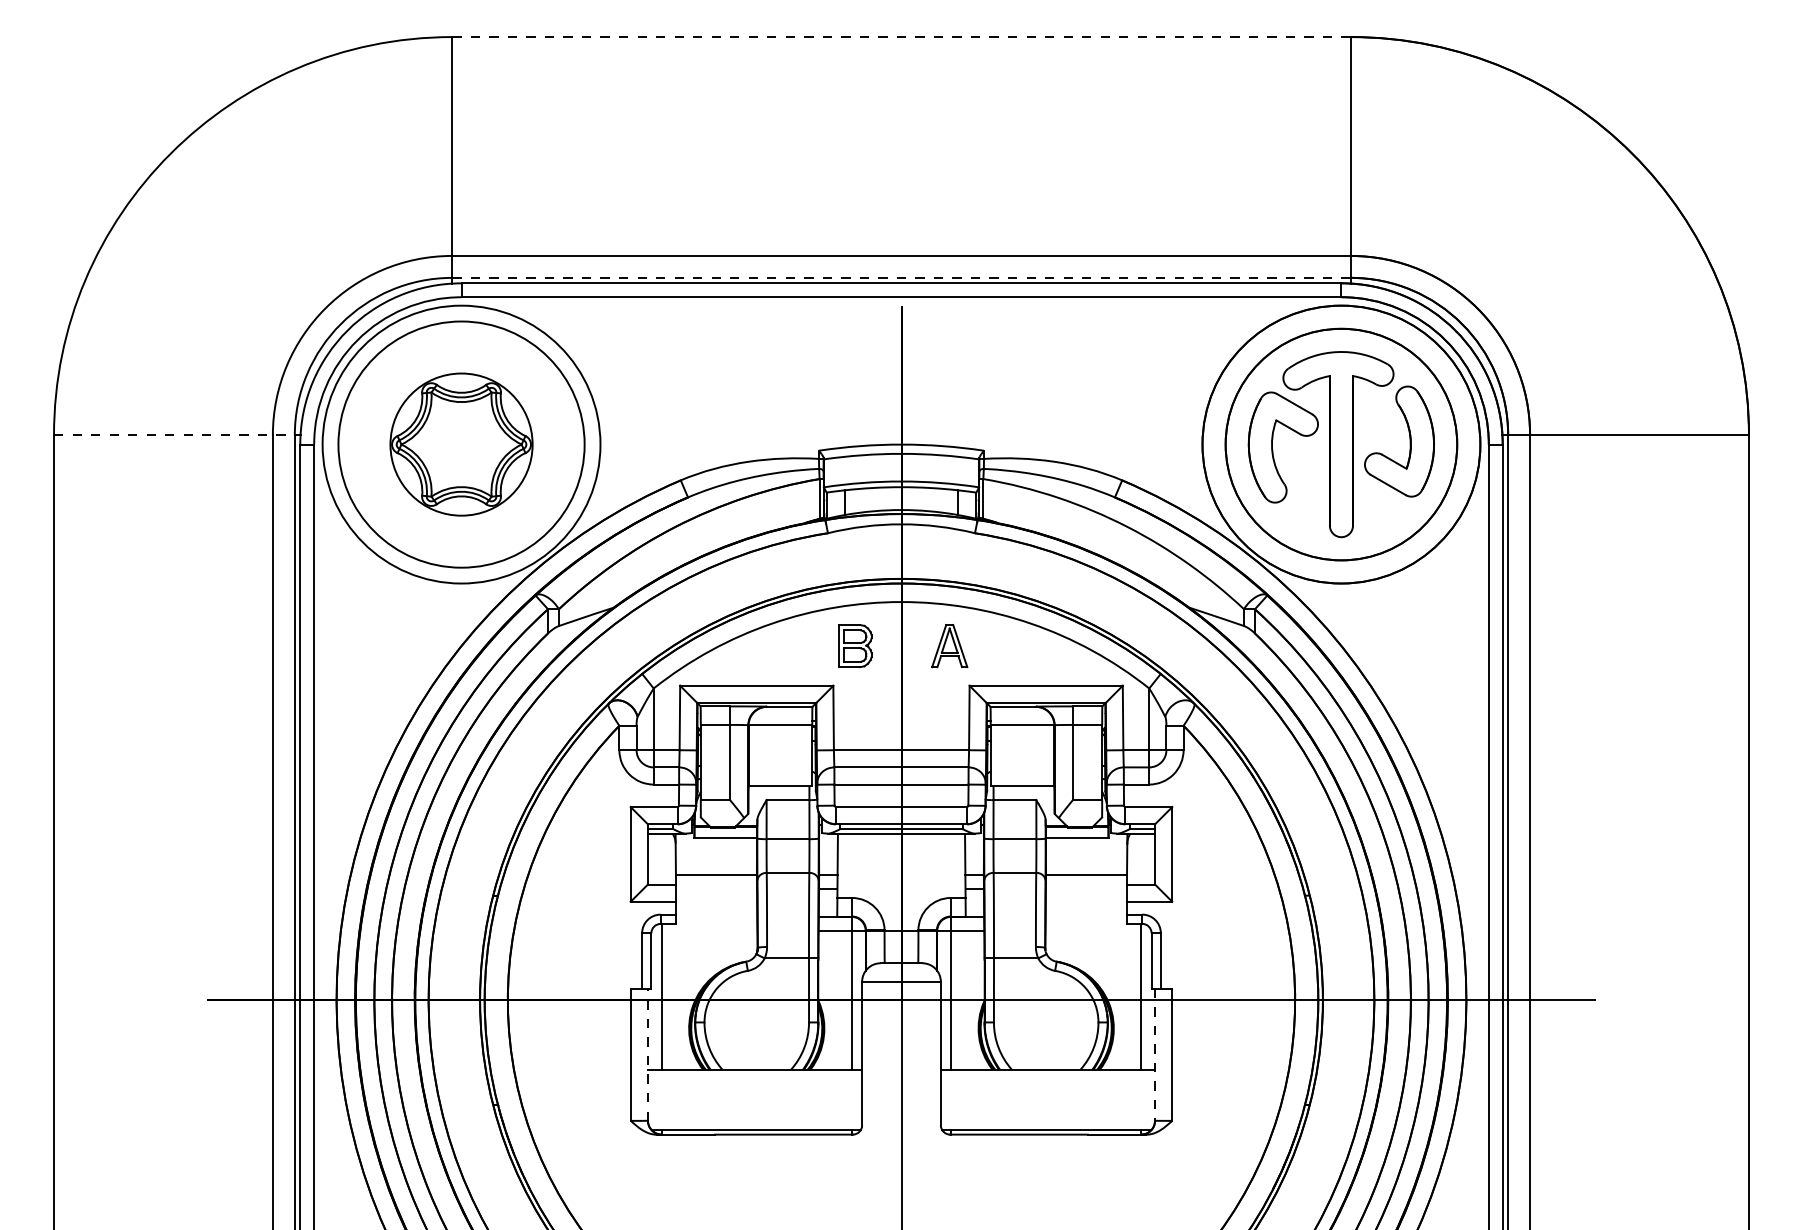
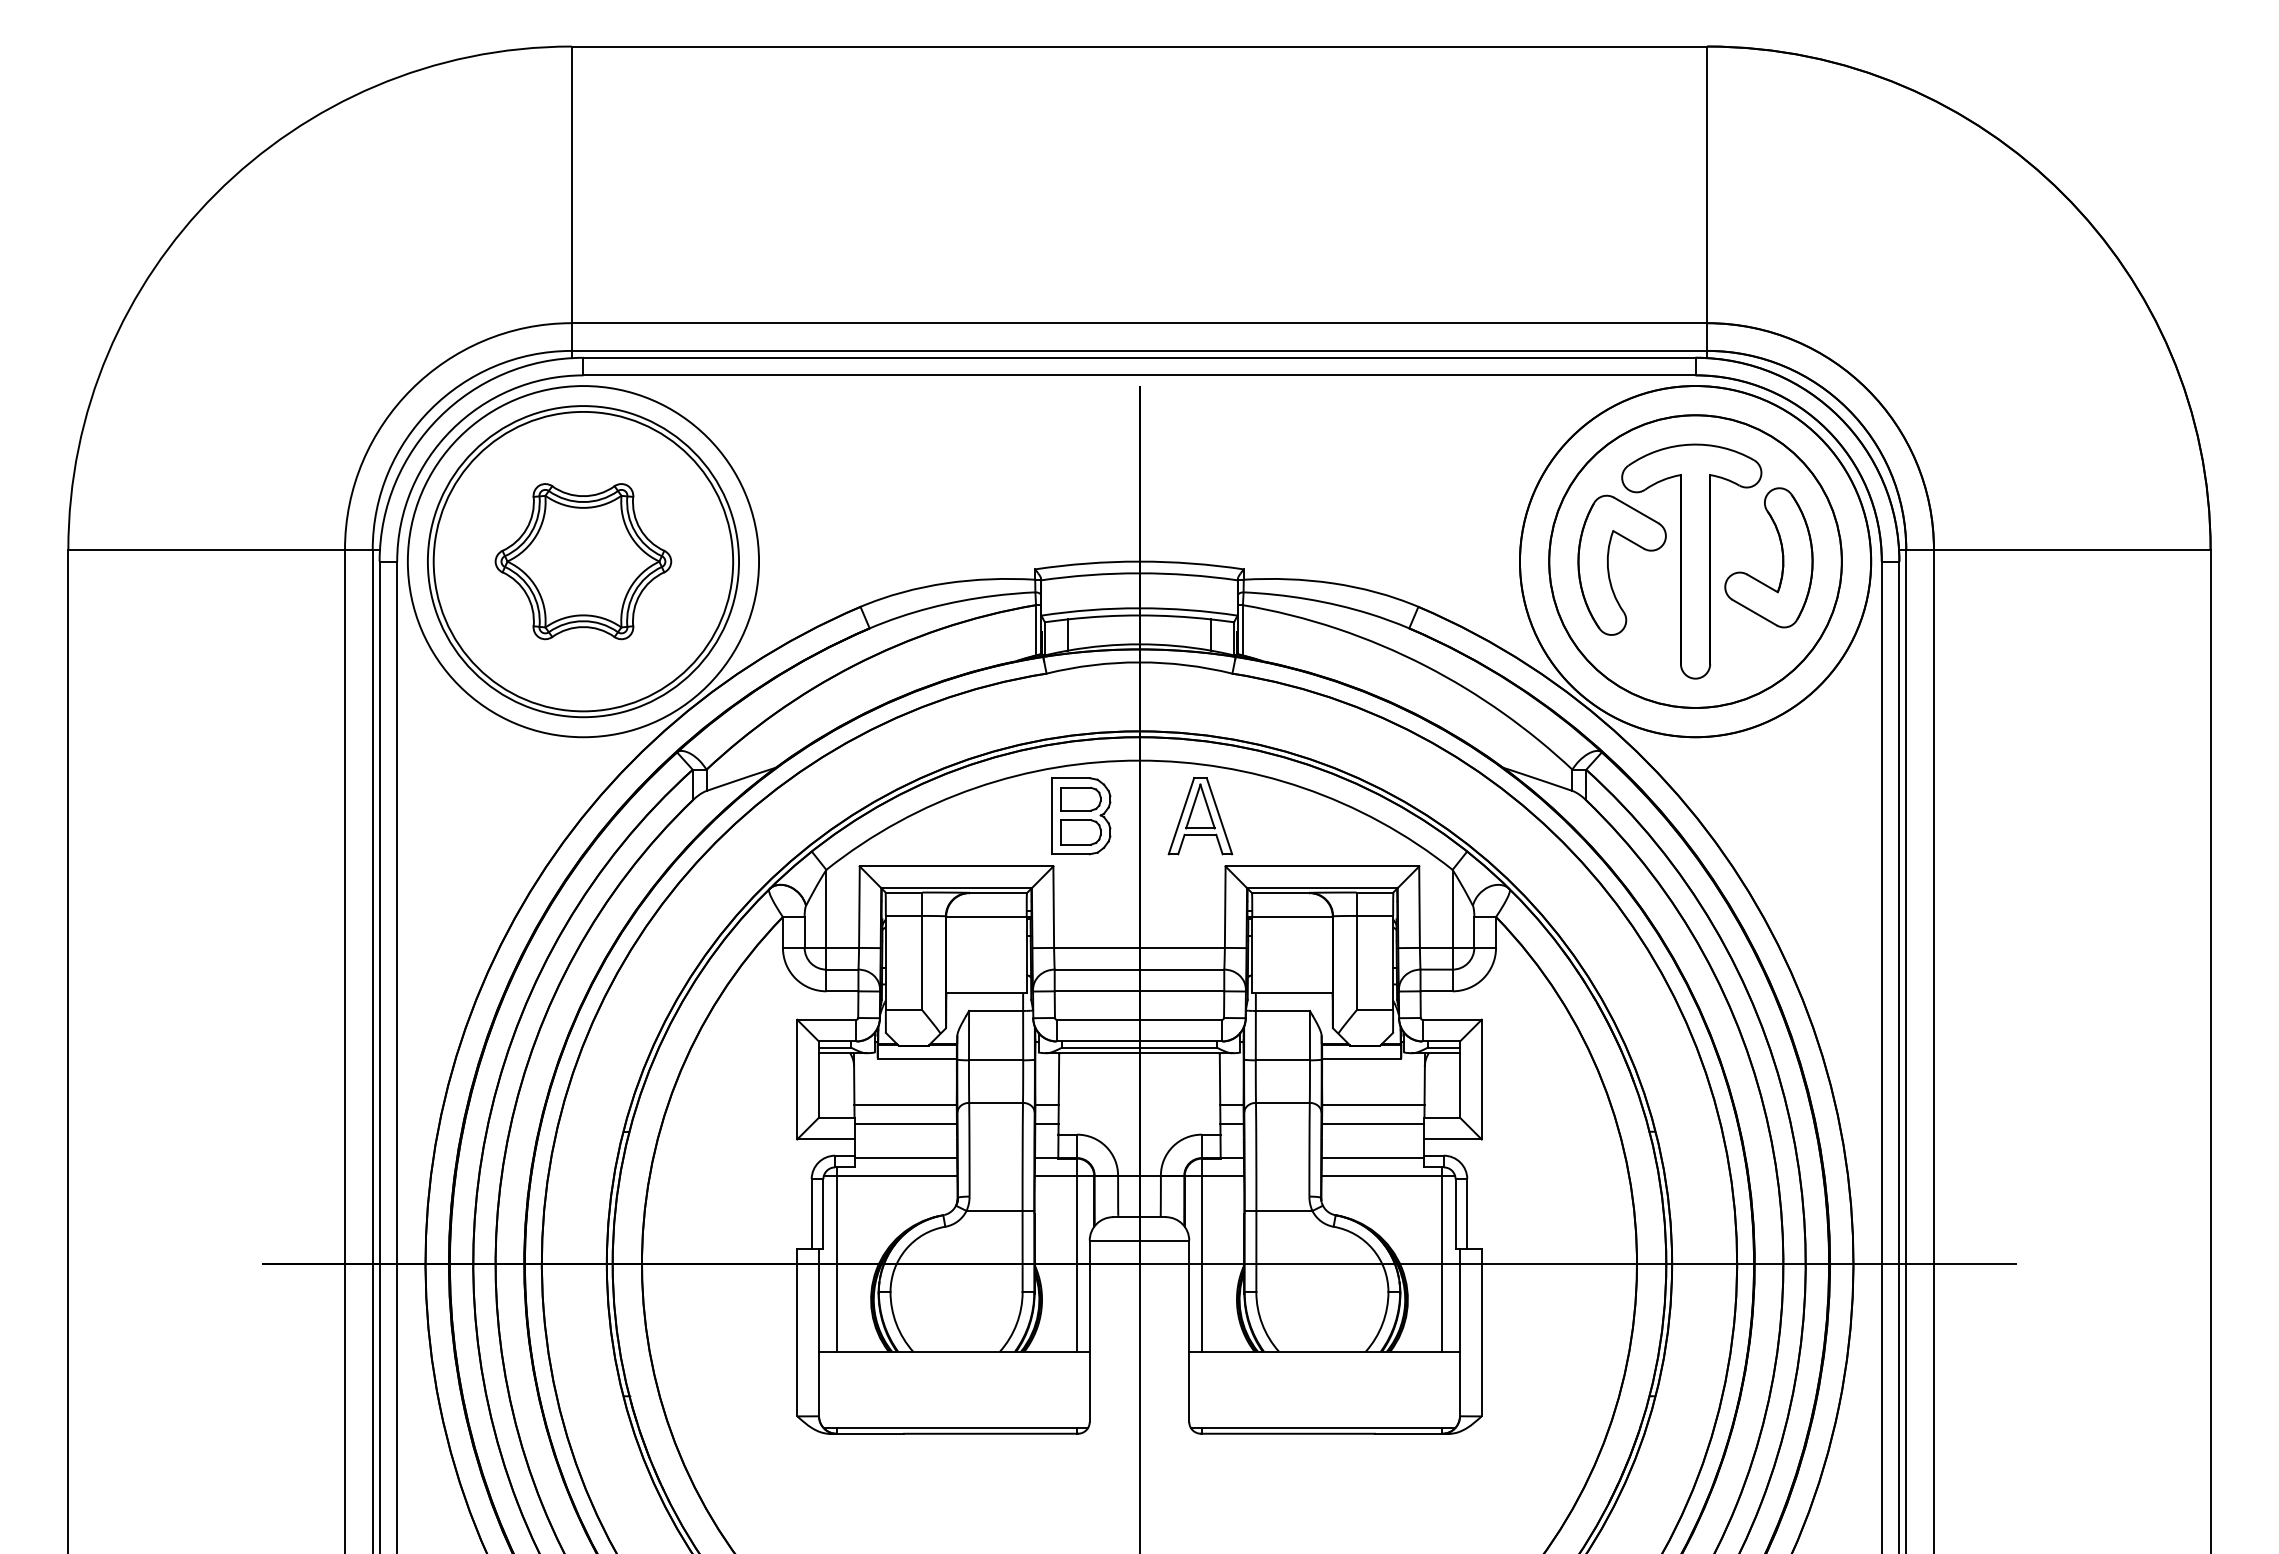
line: (901, 37) -> (1139, 46), dashed -> solid
line: (901, 277) -> (1139, 350), dashed -> solid
line: (175, 435) -> (221, 549), dashed -> solid
circle: (461, 444) -> (583, 561), size x1.67
part: (855, 646) -> (1081, 816), size x1.43
part: (949, 646) -> (1200, 816), size x1.43
line: (716, 889) -> (905, 1123), added
line: (1086, 889) -> (1373, 1123), added
line: (716, 916) -> (905, 1158), added
line: (1085, 916) -> (1372, 1158), added
line: (704, 931) -> (890, 1176), added
line: (1098, 931) -> (1388, 1176), added
line: (648, 1054) -> (819, 1332), dashed -> solid
line: (1155, 1055) -> (1460, 1333), dashed -> solid

